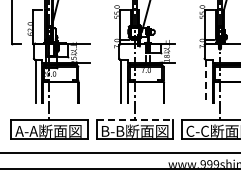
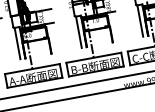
line: (206, 81) -> (140, 20), dashed -> solid
line: (135, 119) -> (94, 57), dashed -> solid

